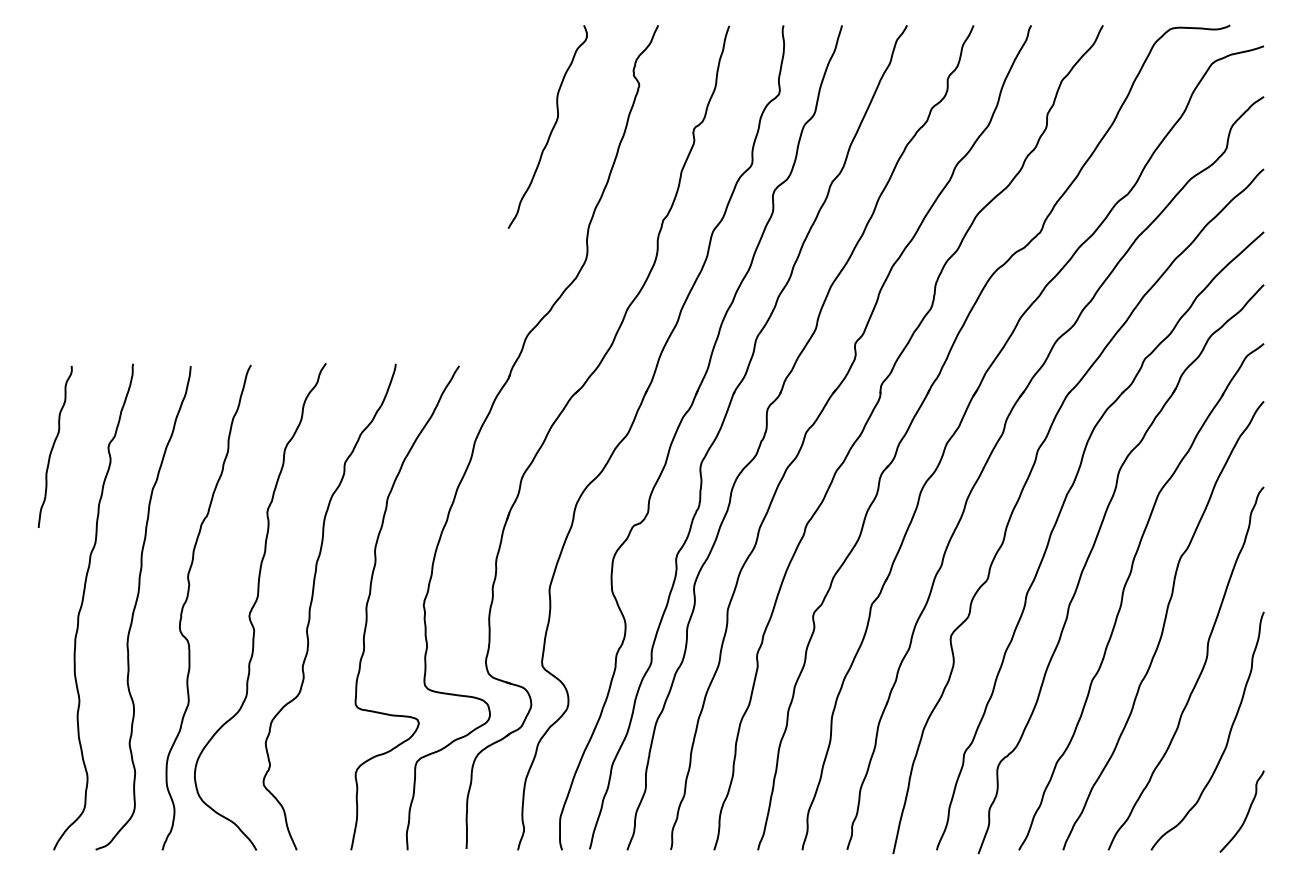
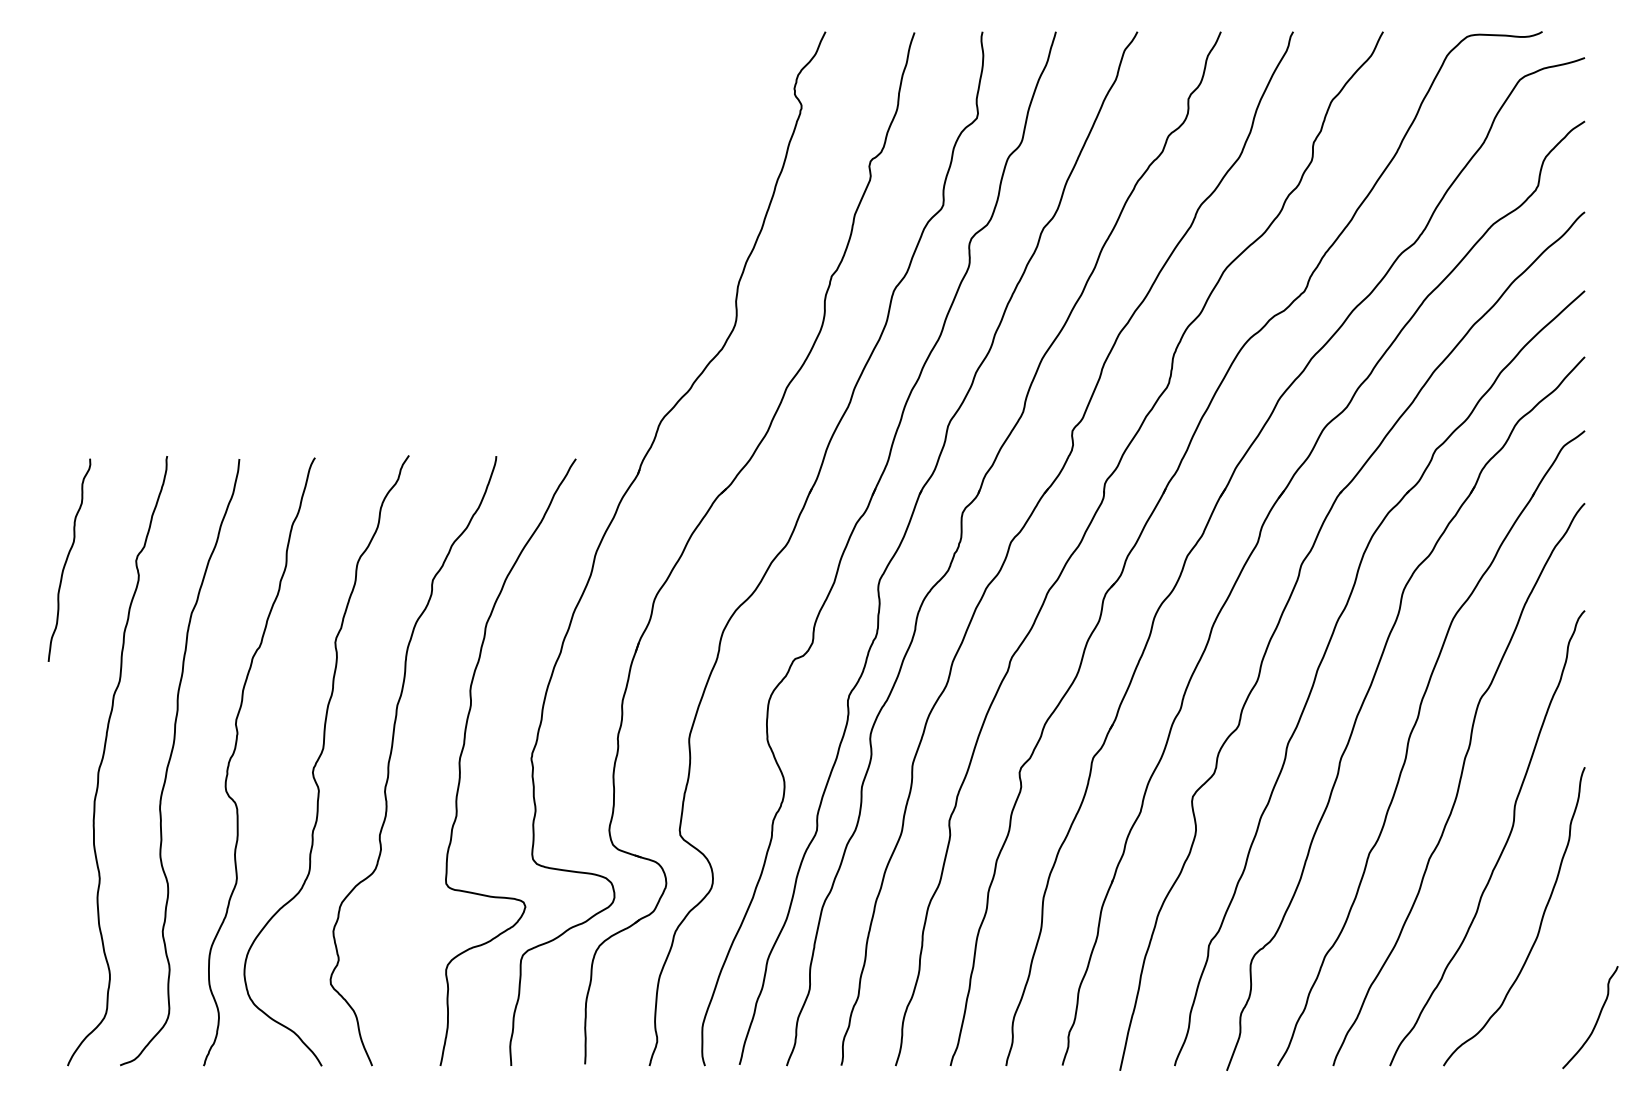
curve: (552, 128) -> (692, 161), removed
curve: (1246, 813) -> (1596, 1020), moved

